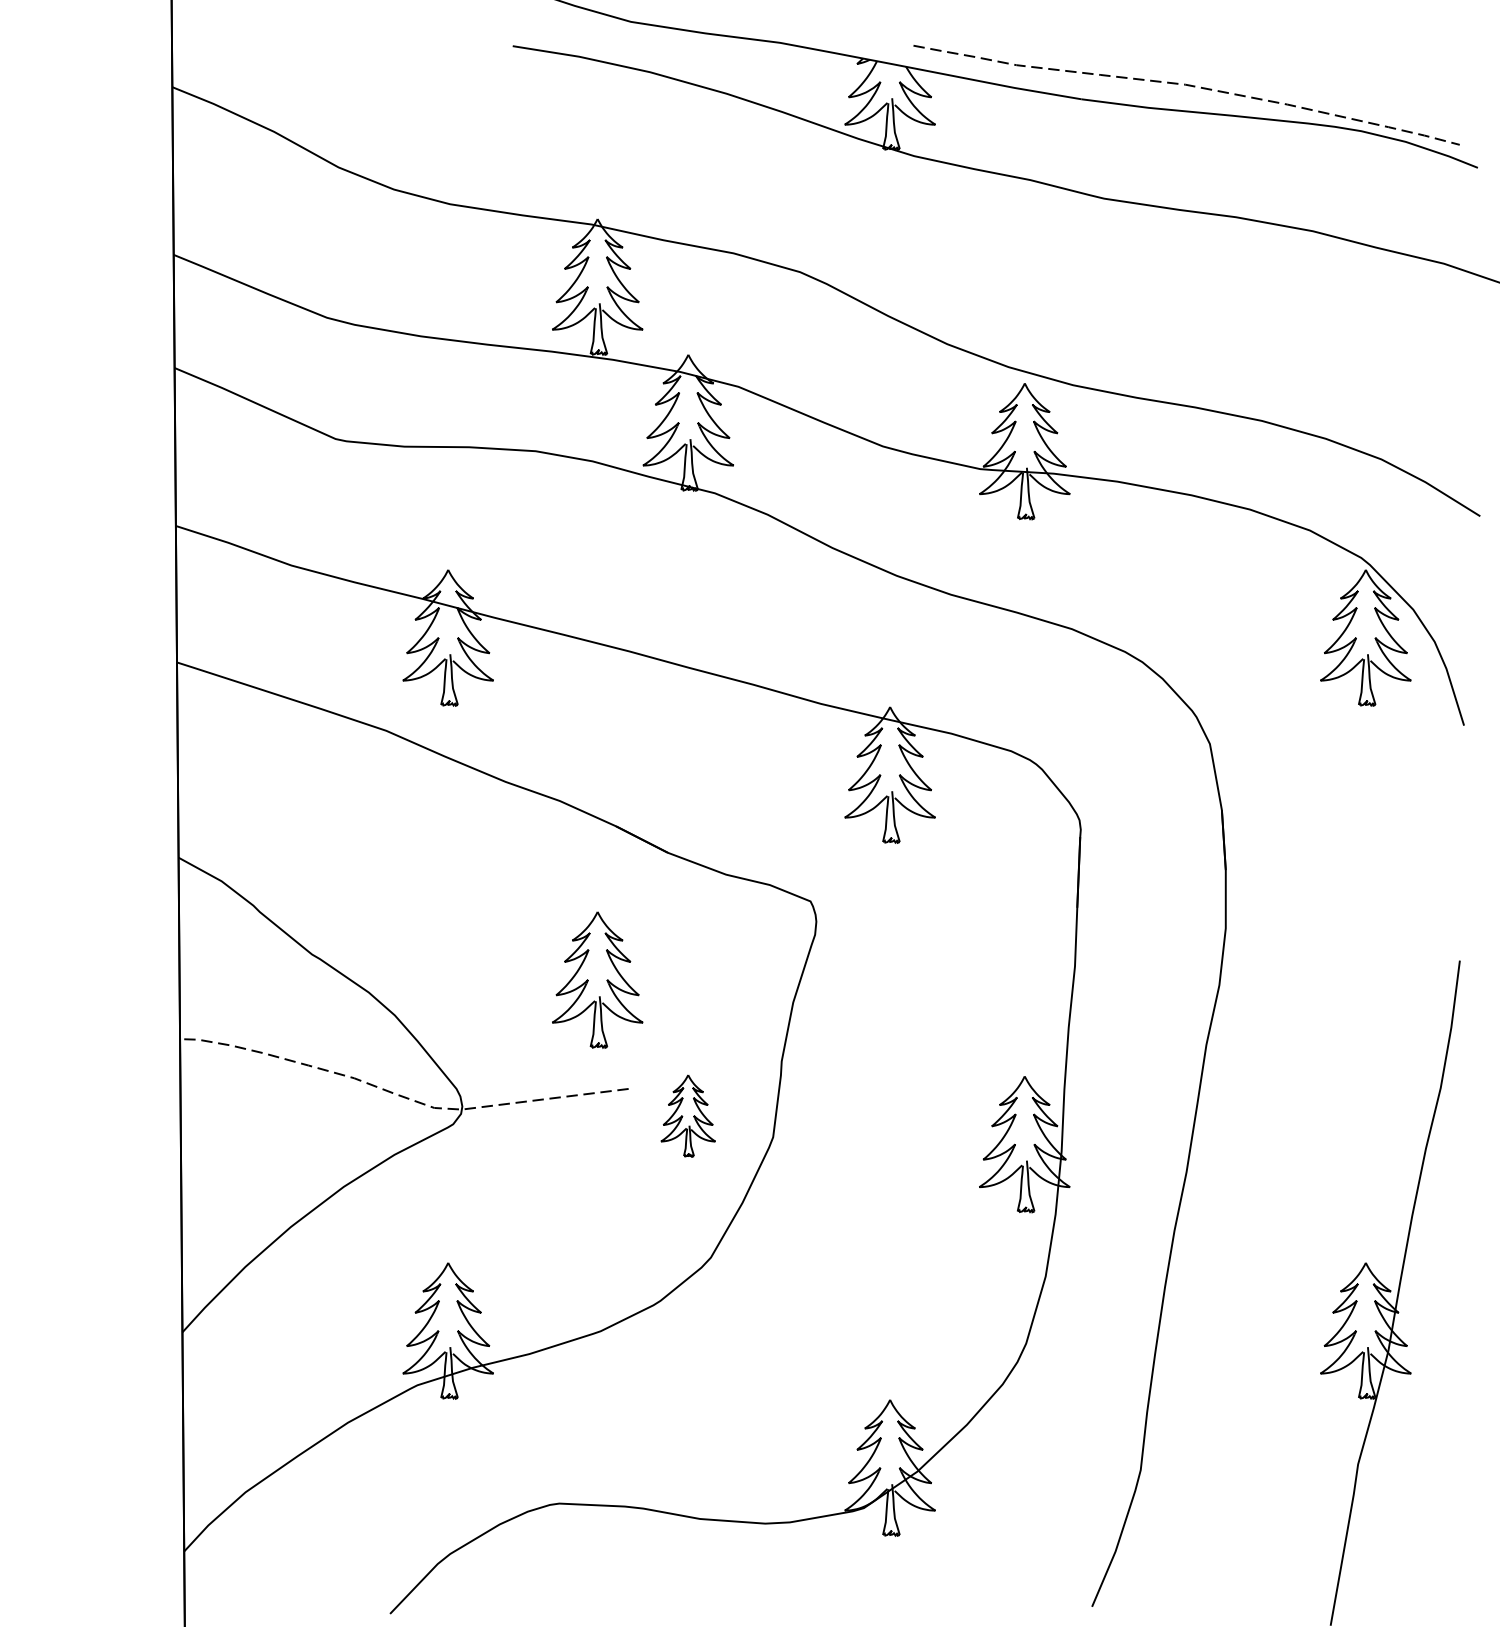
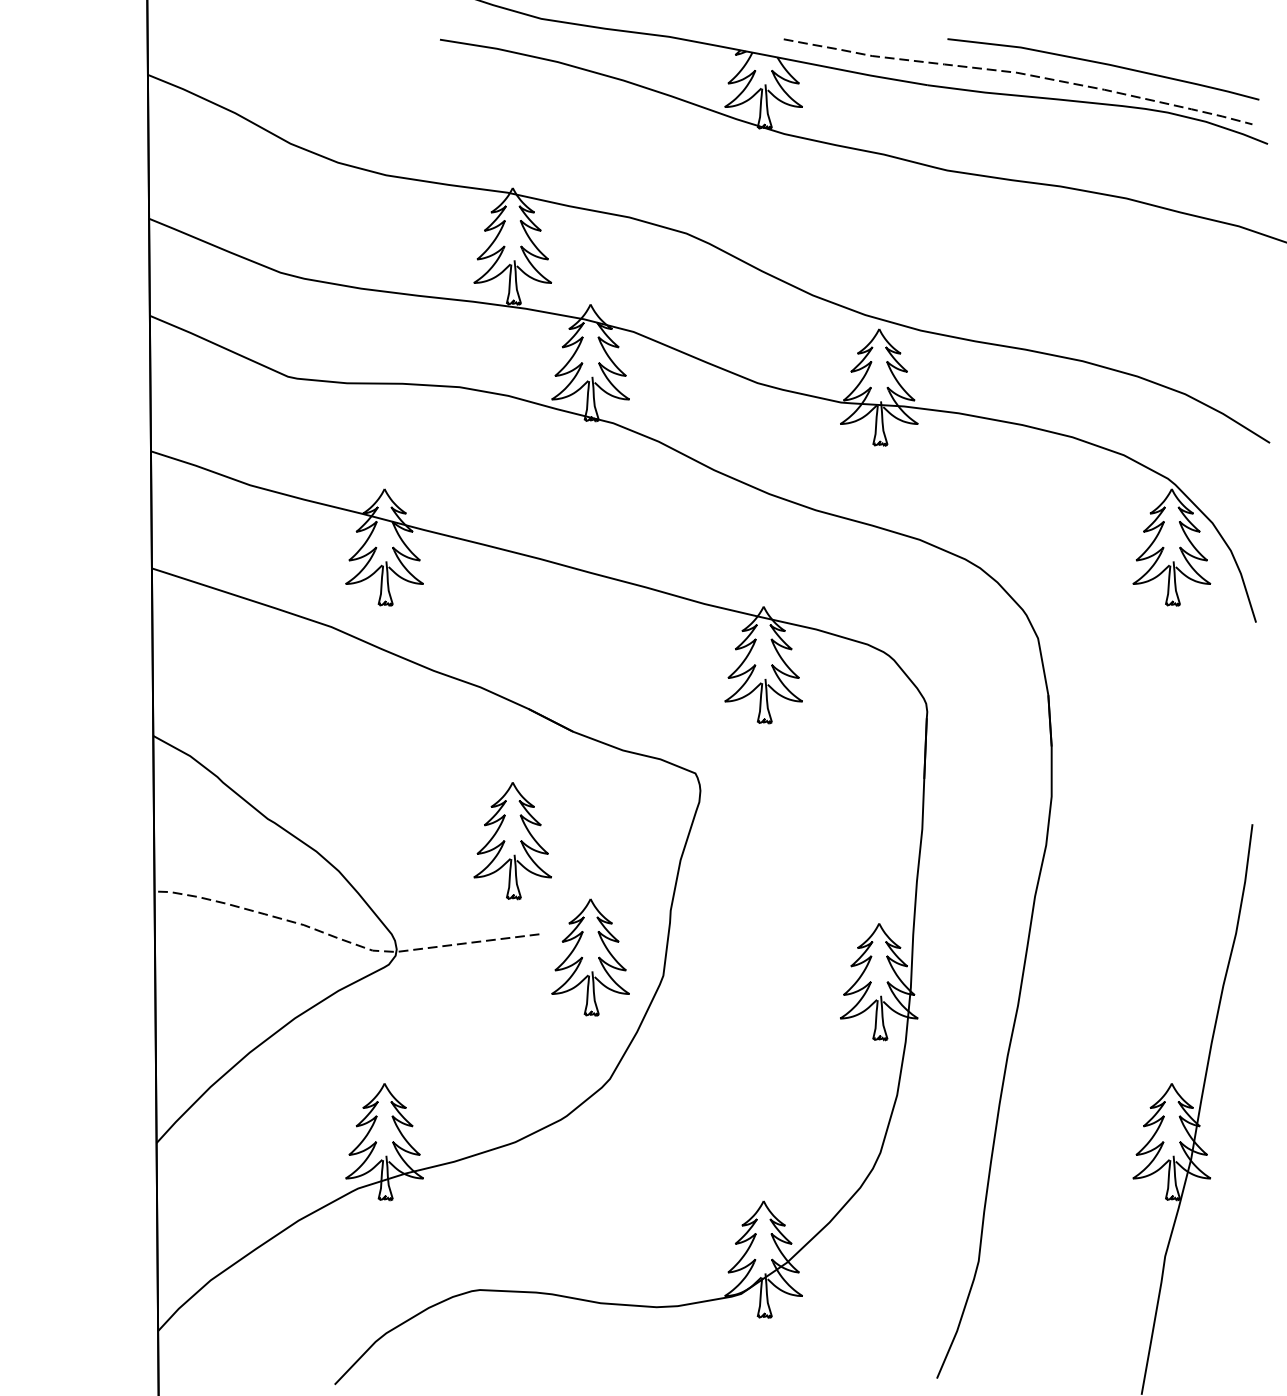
curve: (1287, 75) -> (1104, 64), added
part: (687, 1115) -> (589, 957), size x1.67

